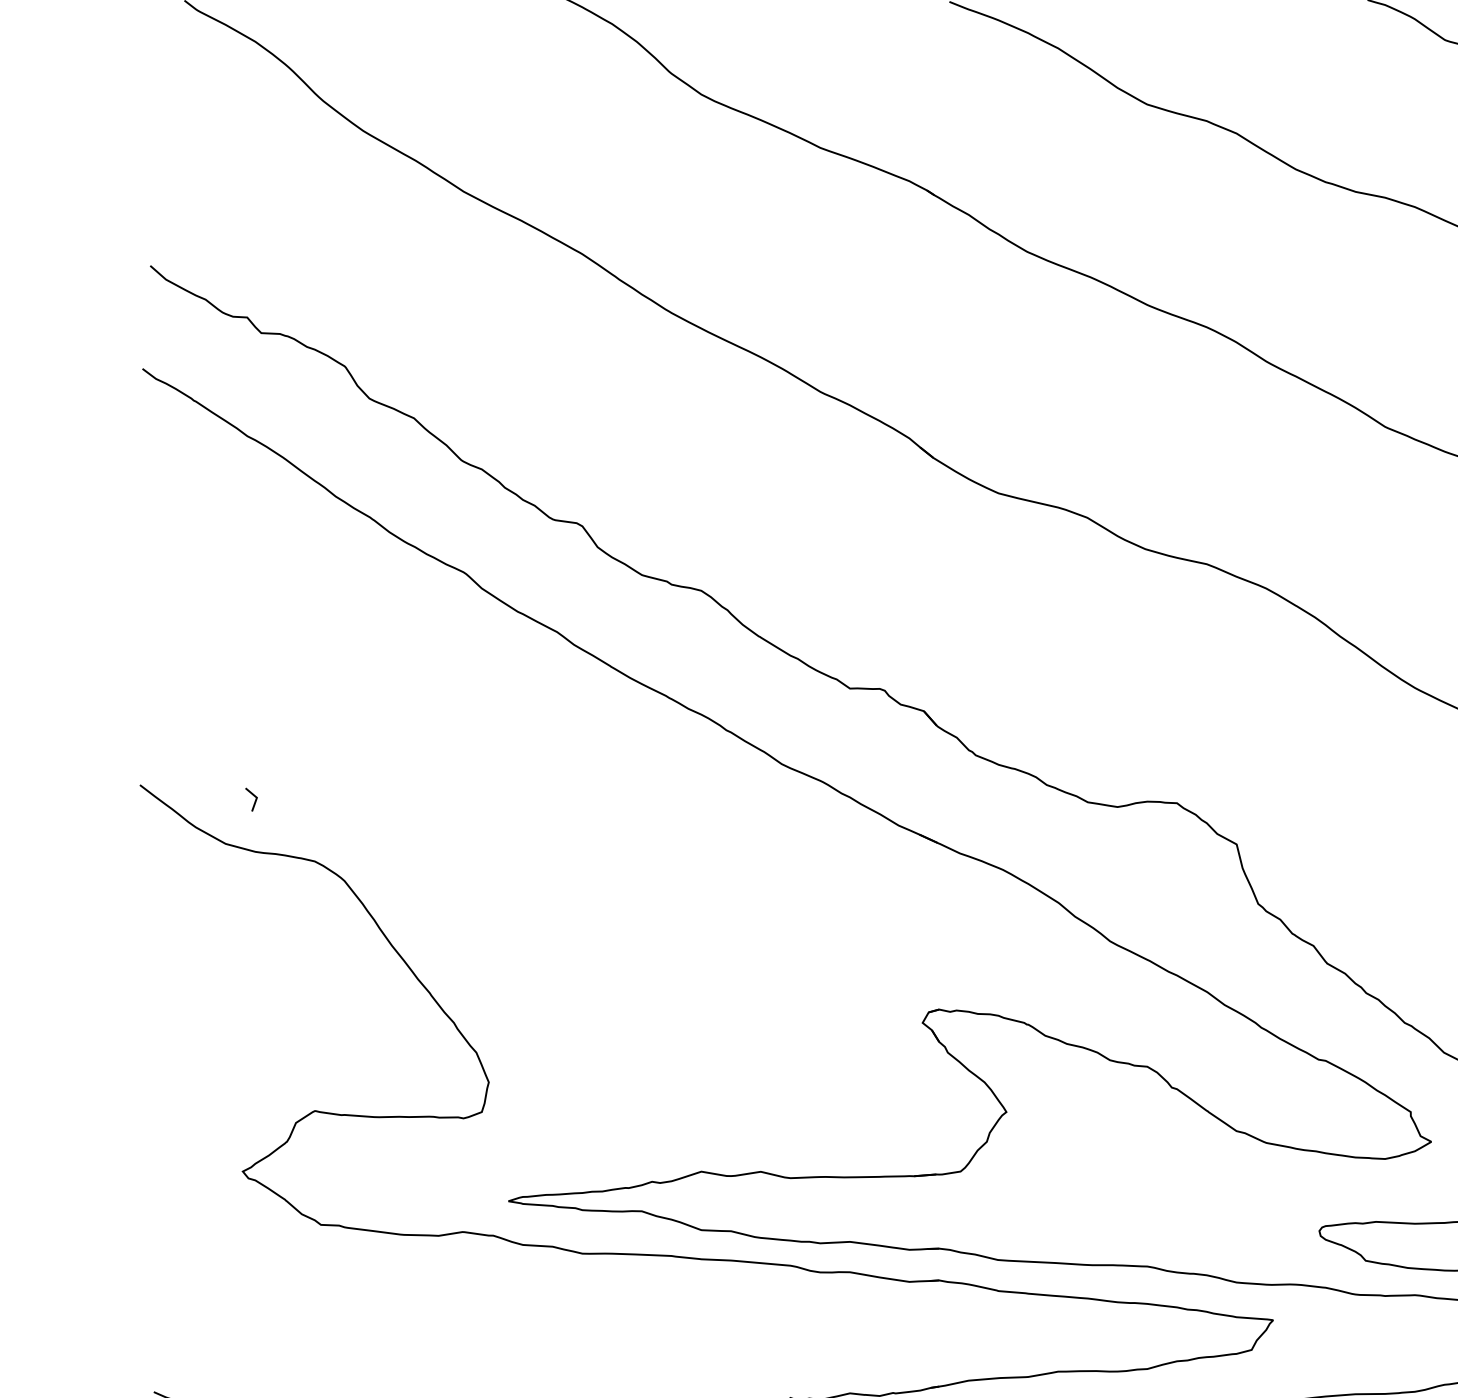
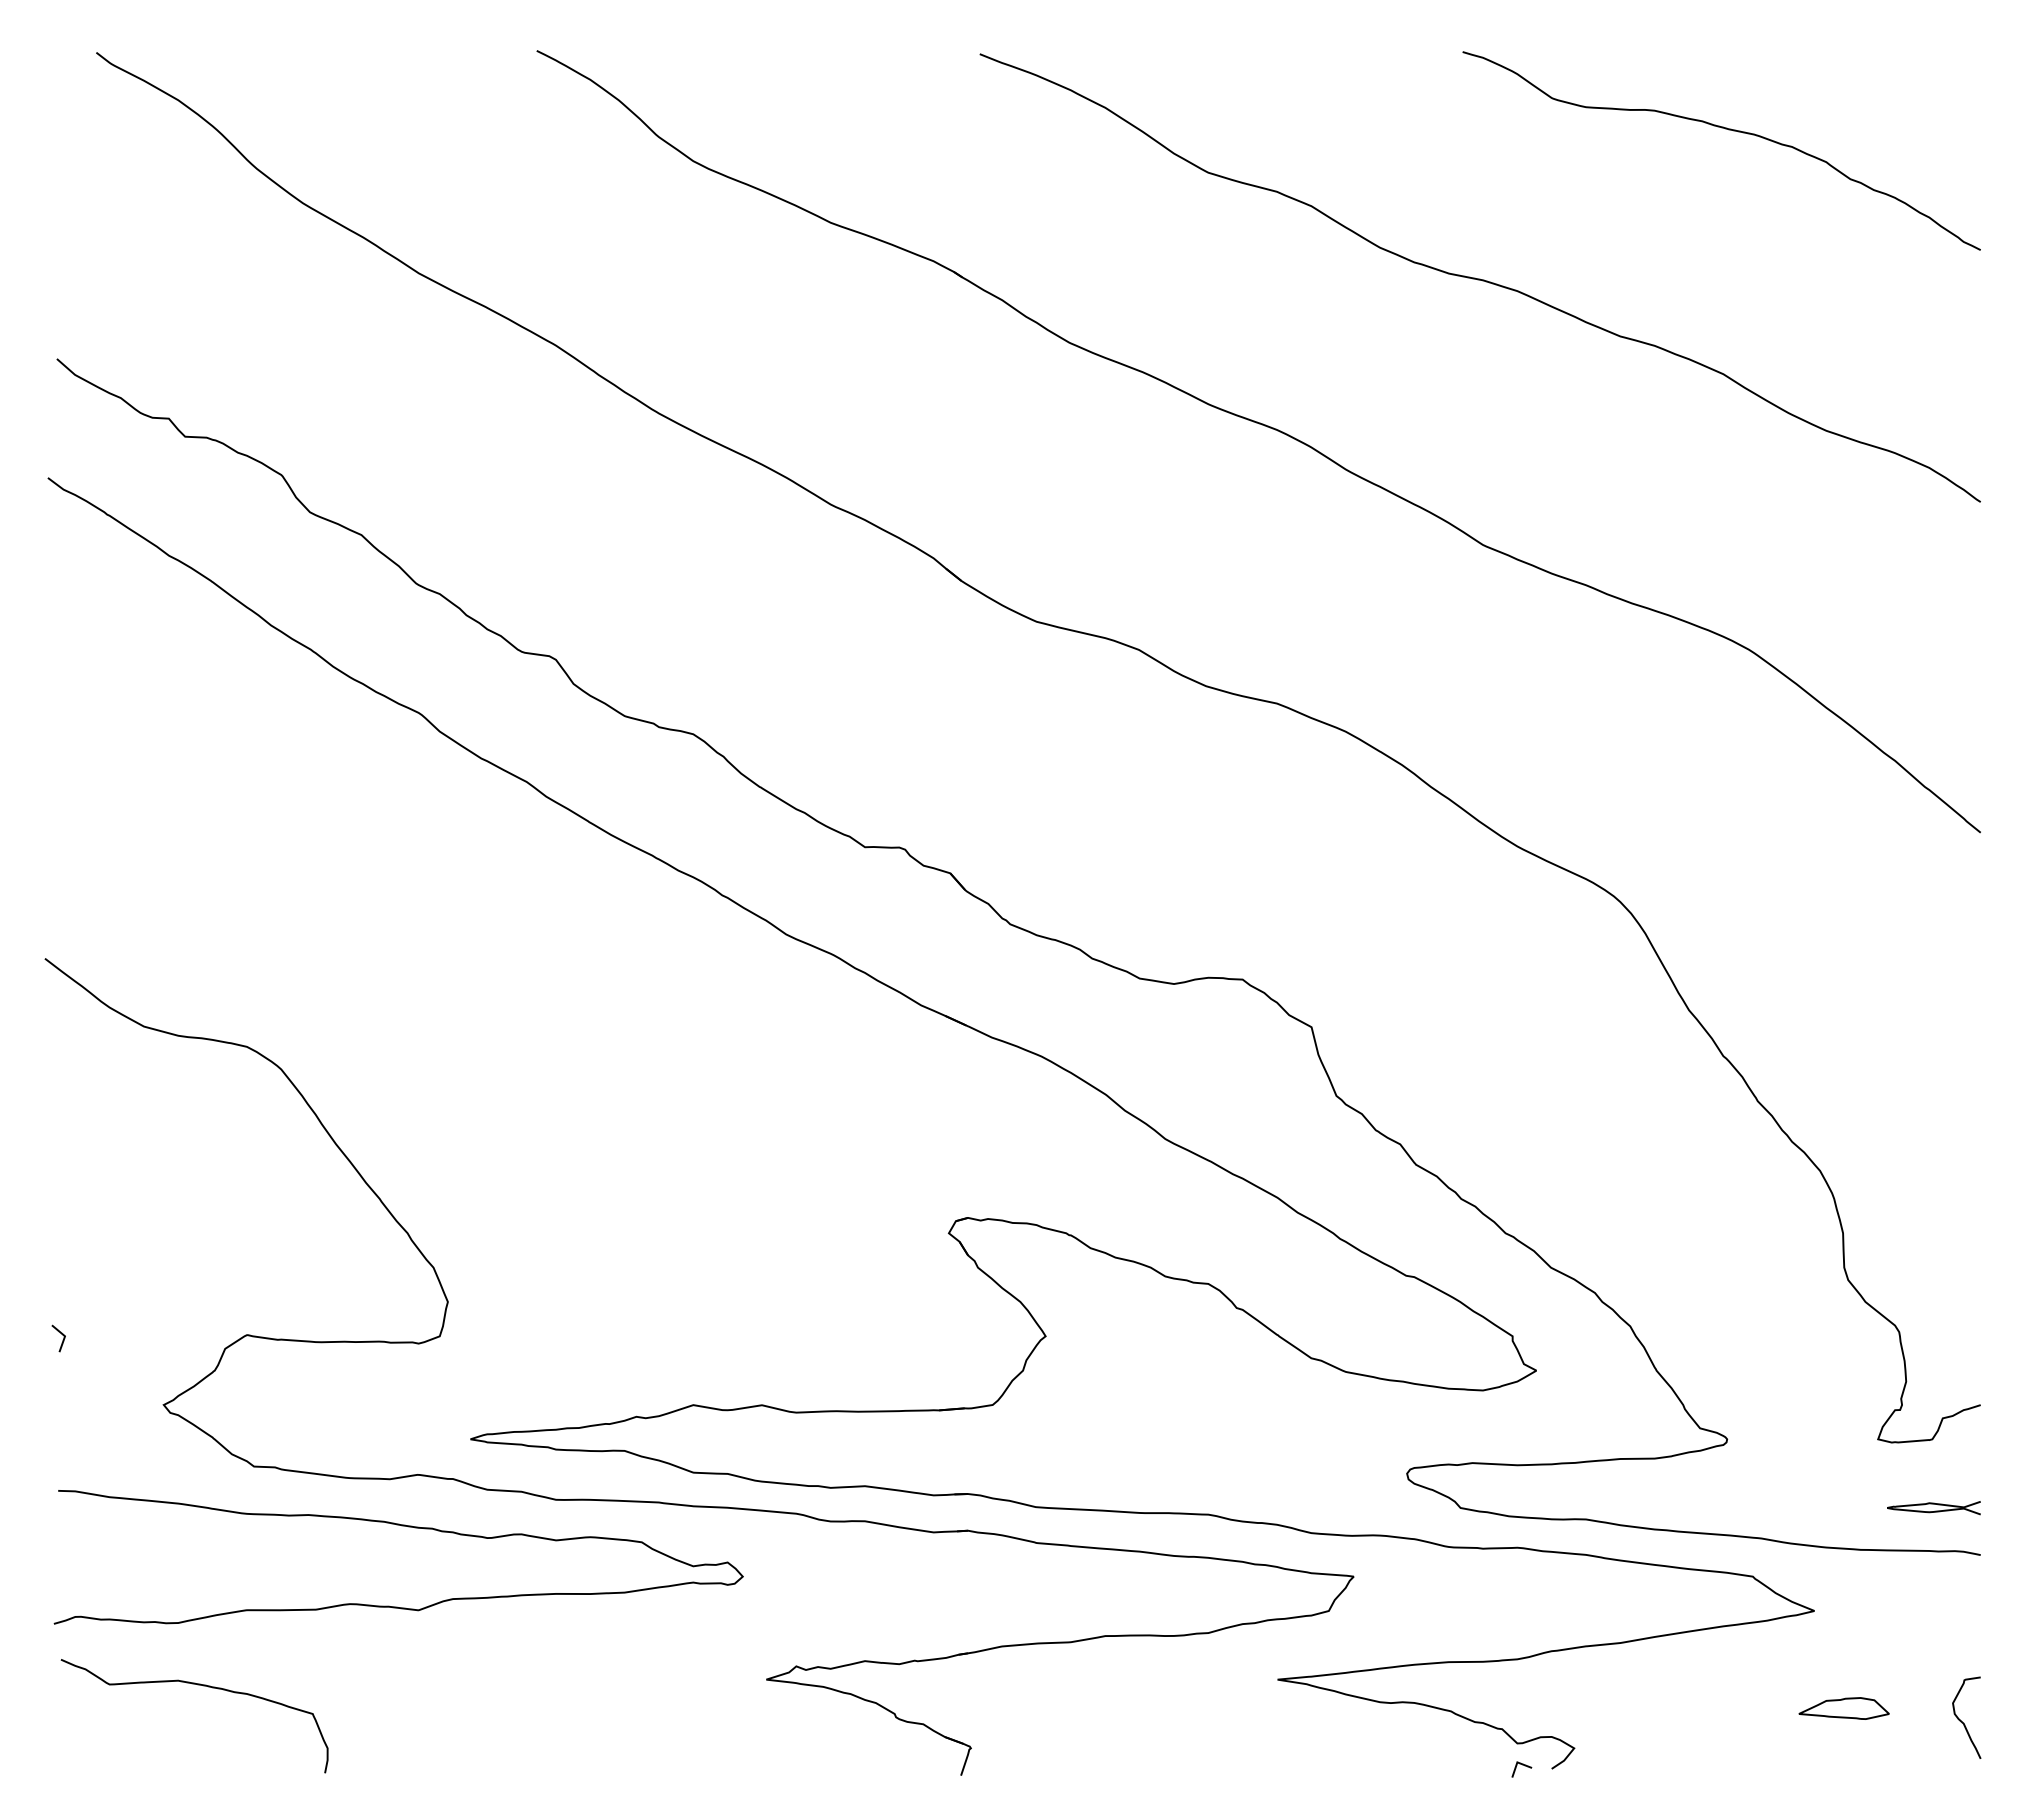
line: (254, 801) -> (62, 1340), moved
curve: (448, 1276) -> (401, 1526), added

